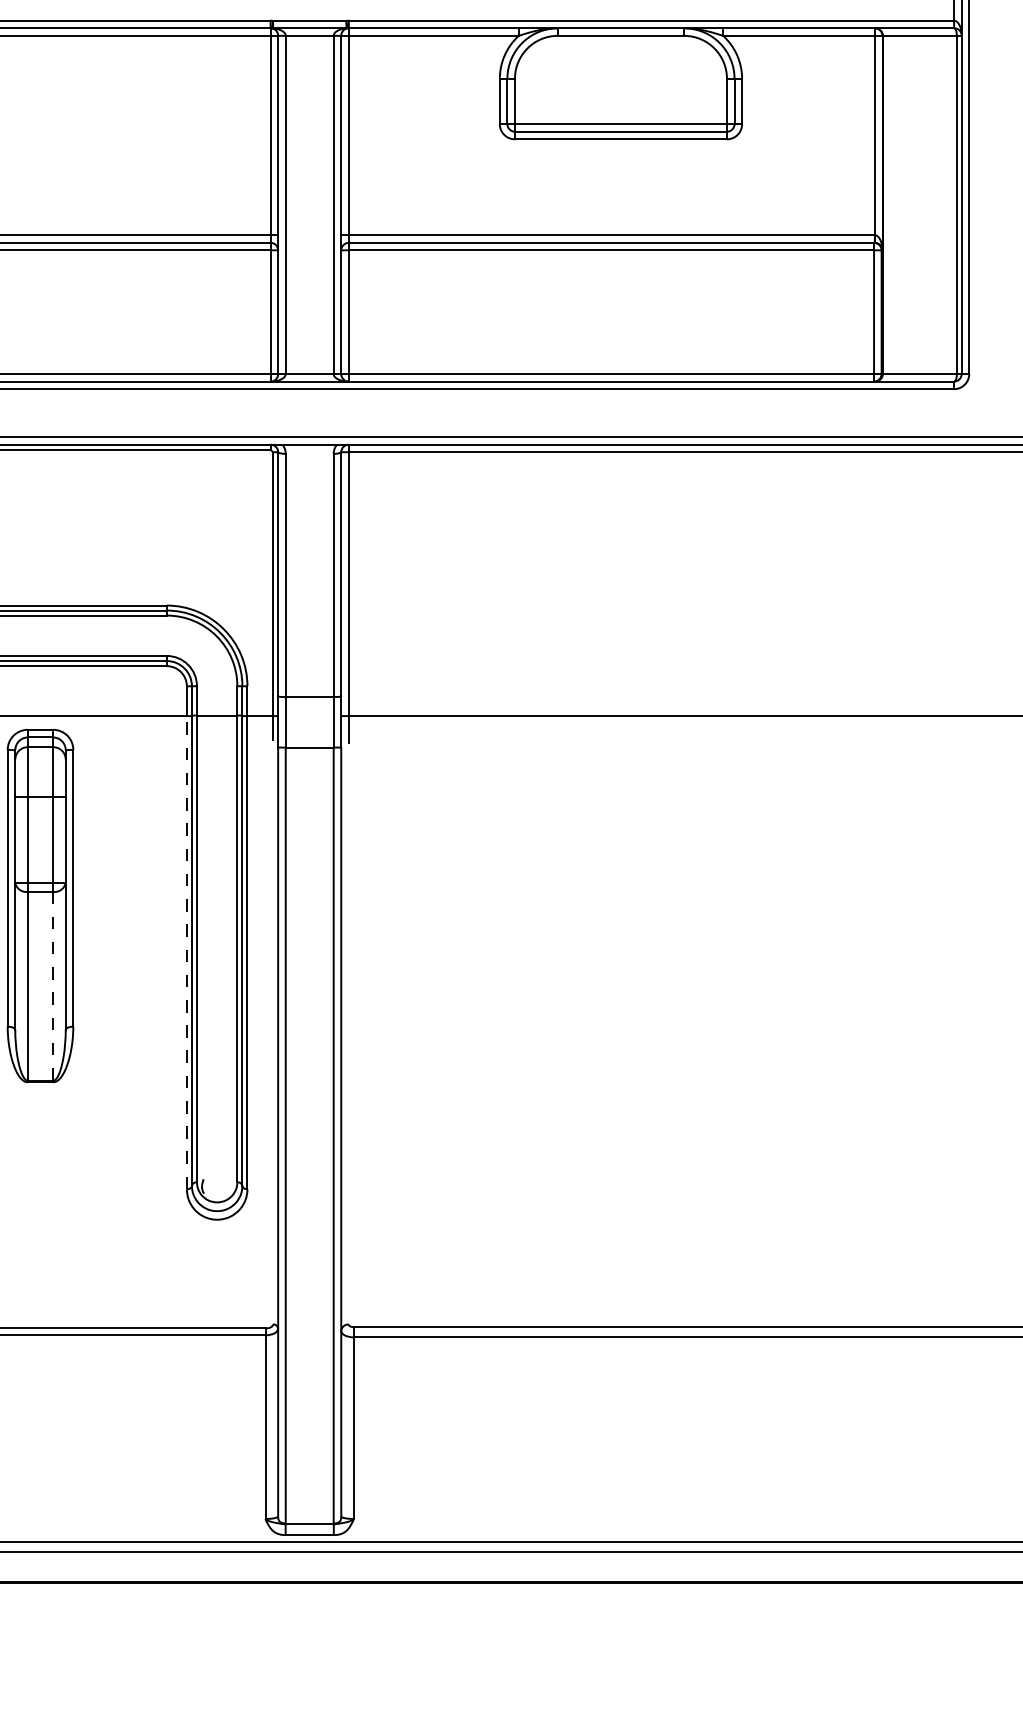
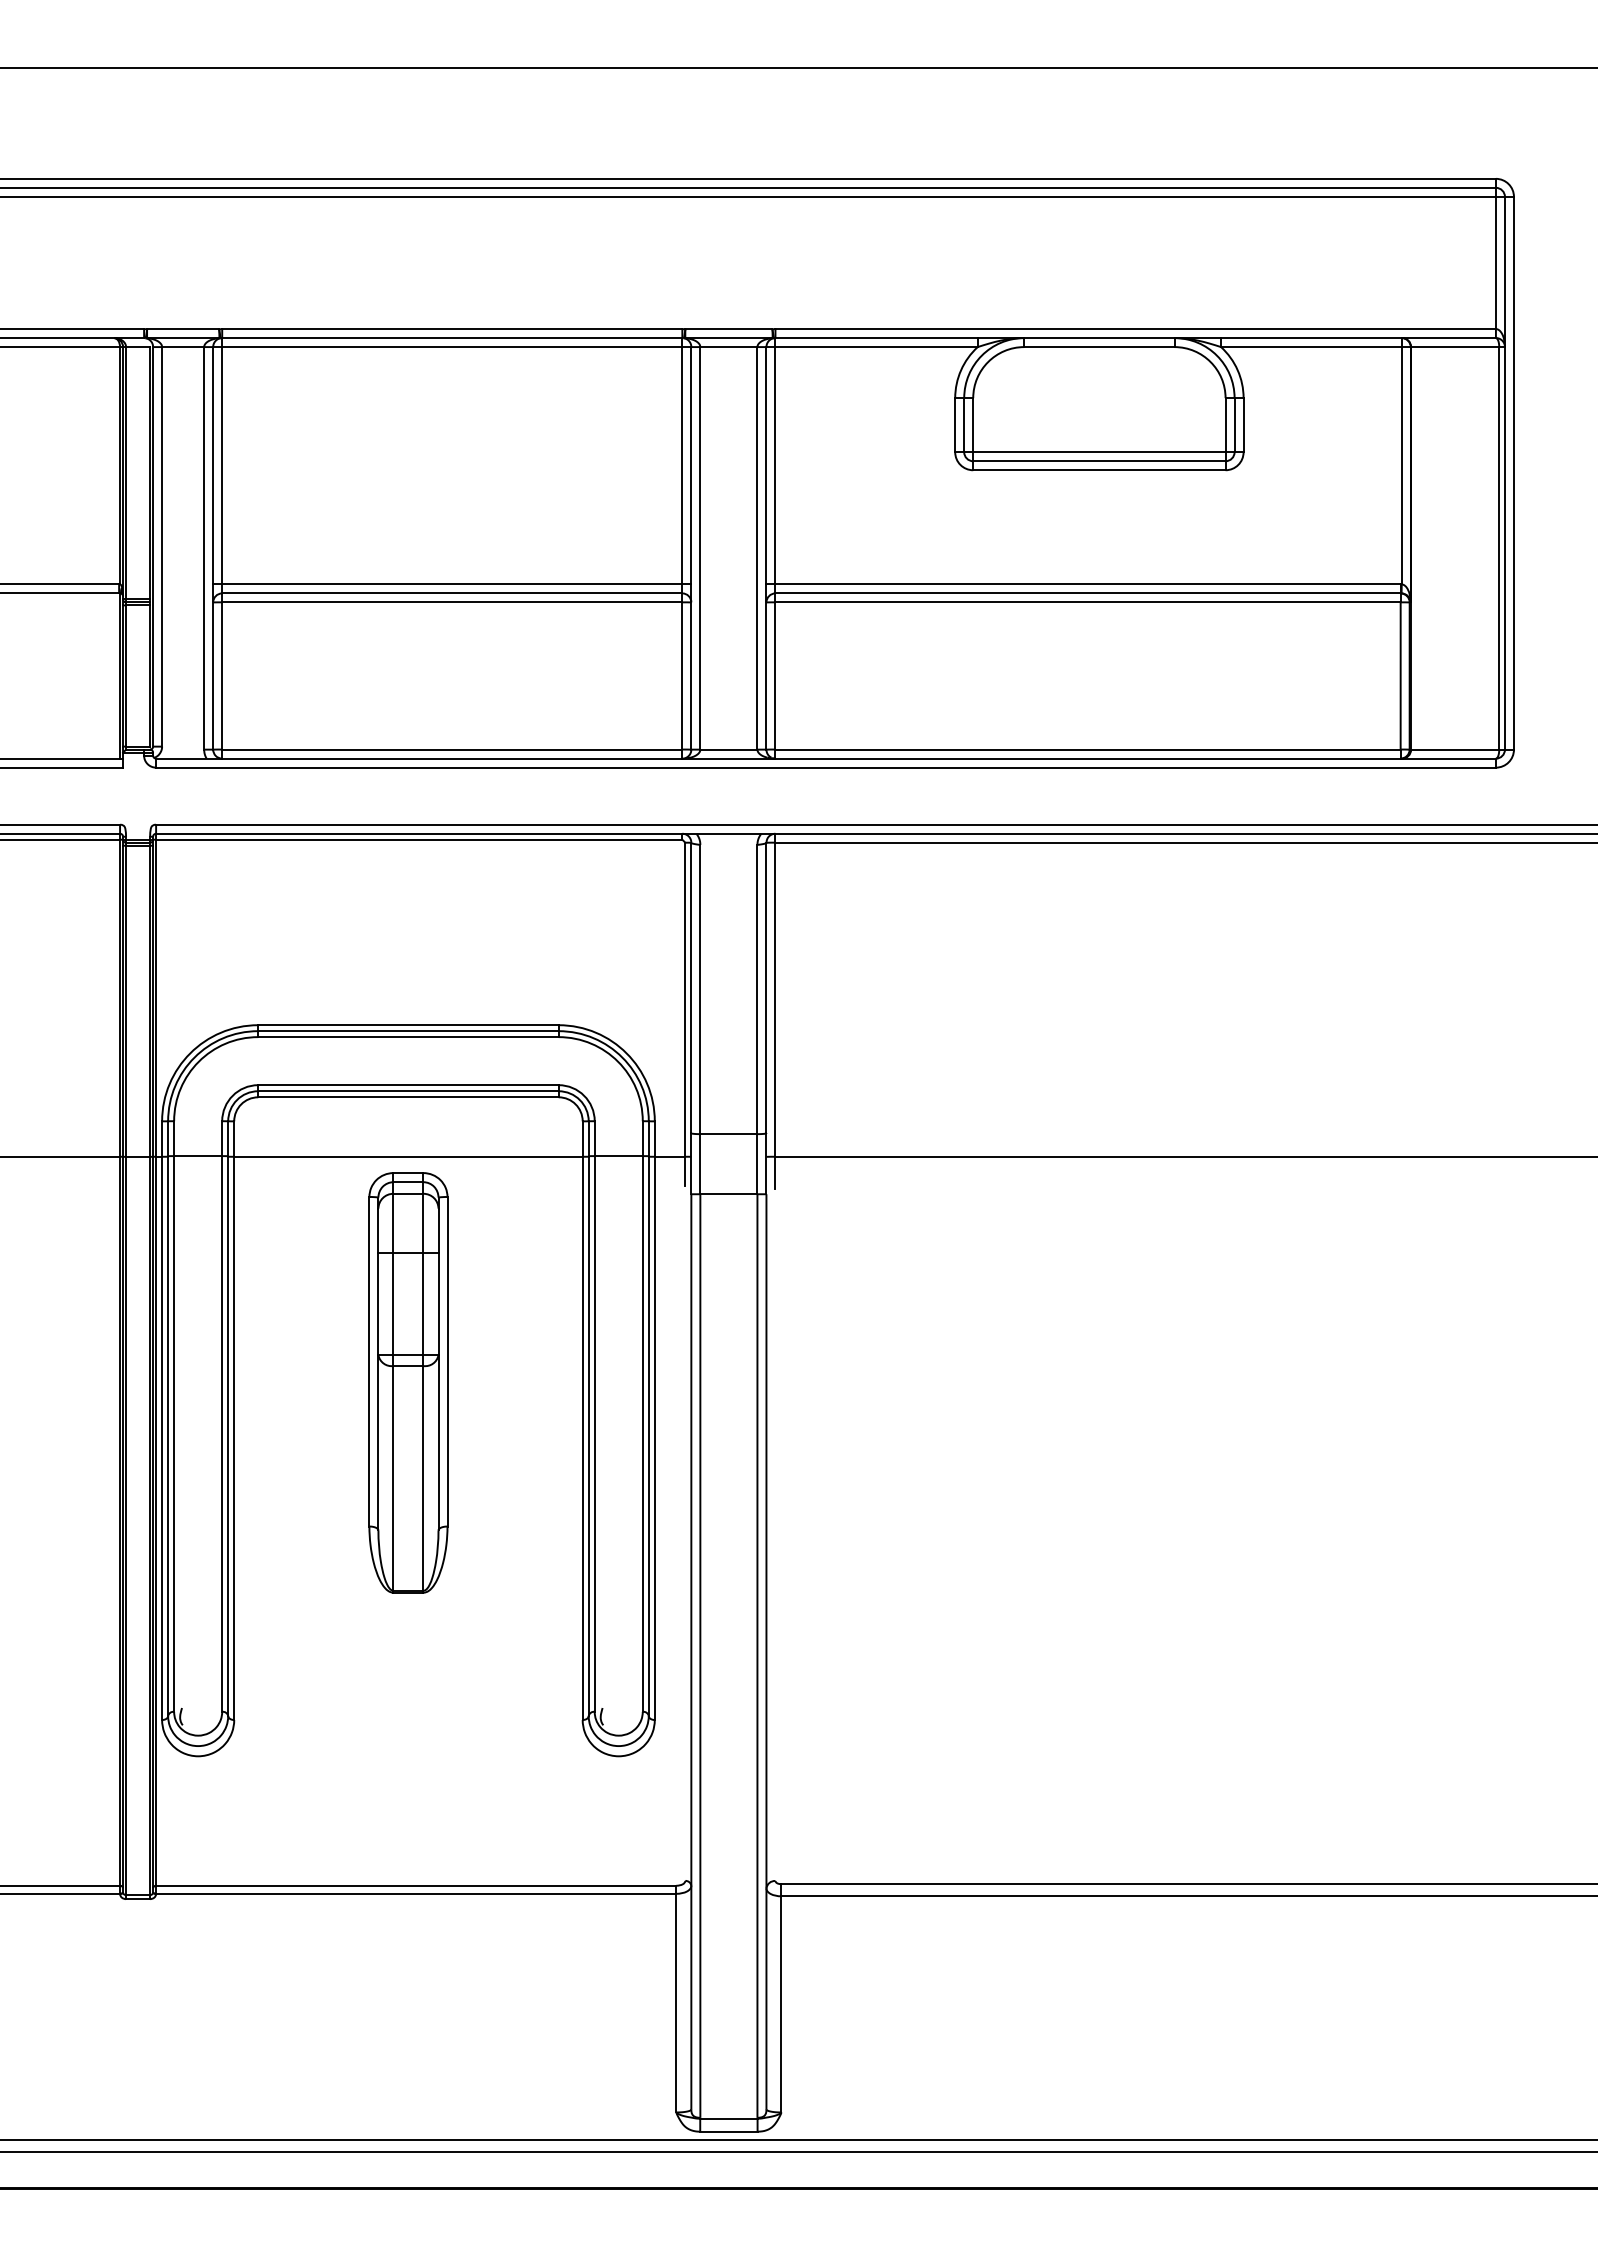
line: (186, 952) -> (582, 1438), dashed -> solid
line: (53, 985) -> (423, 1477), dashed -> solid

